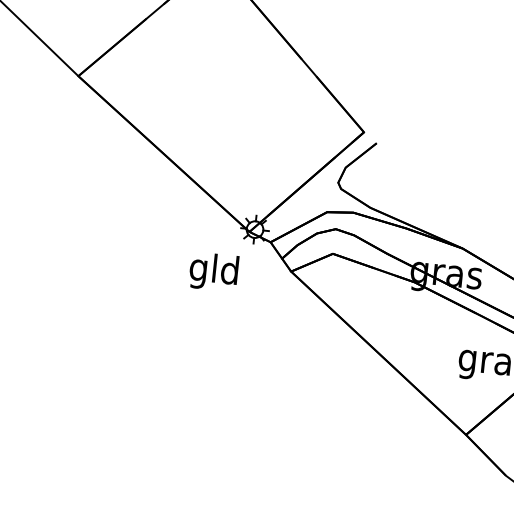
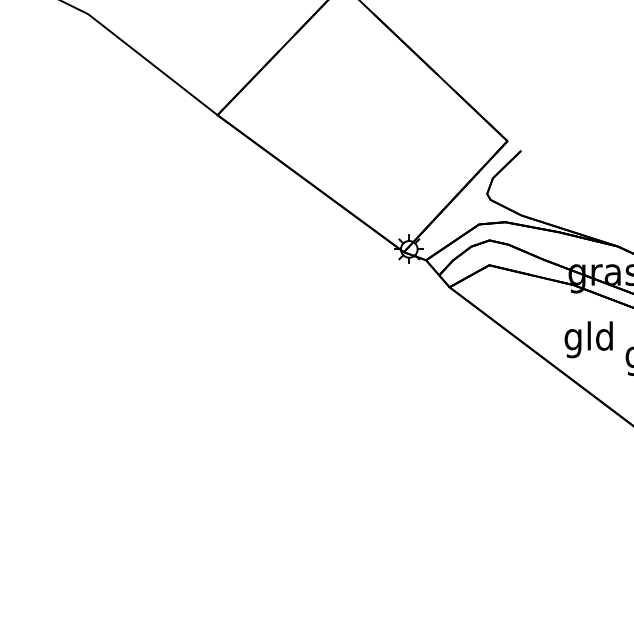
text: (213, 271) -> (588, 339), moved

